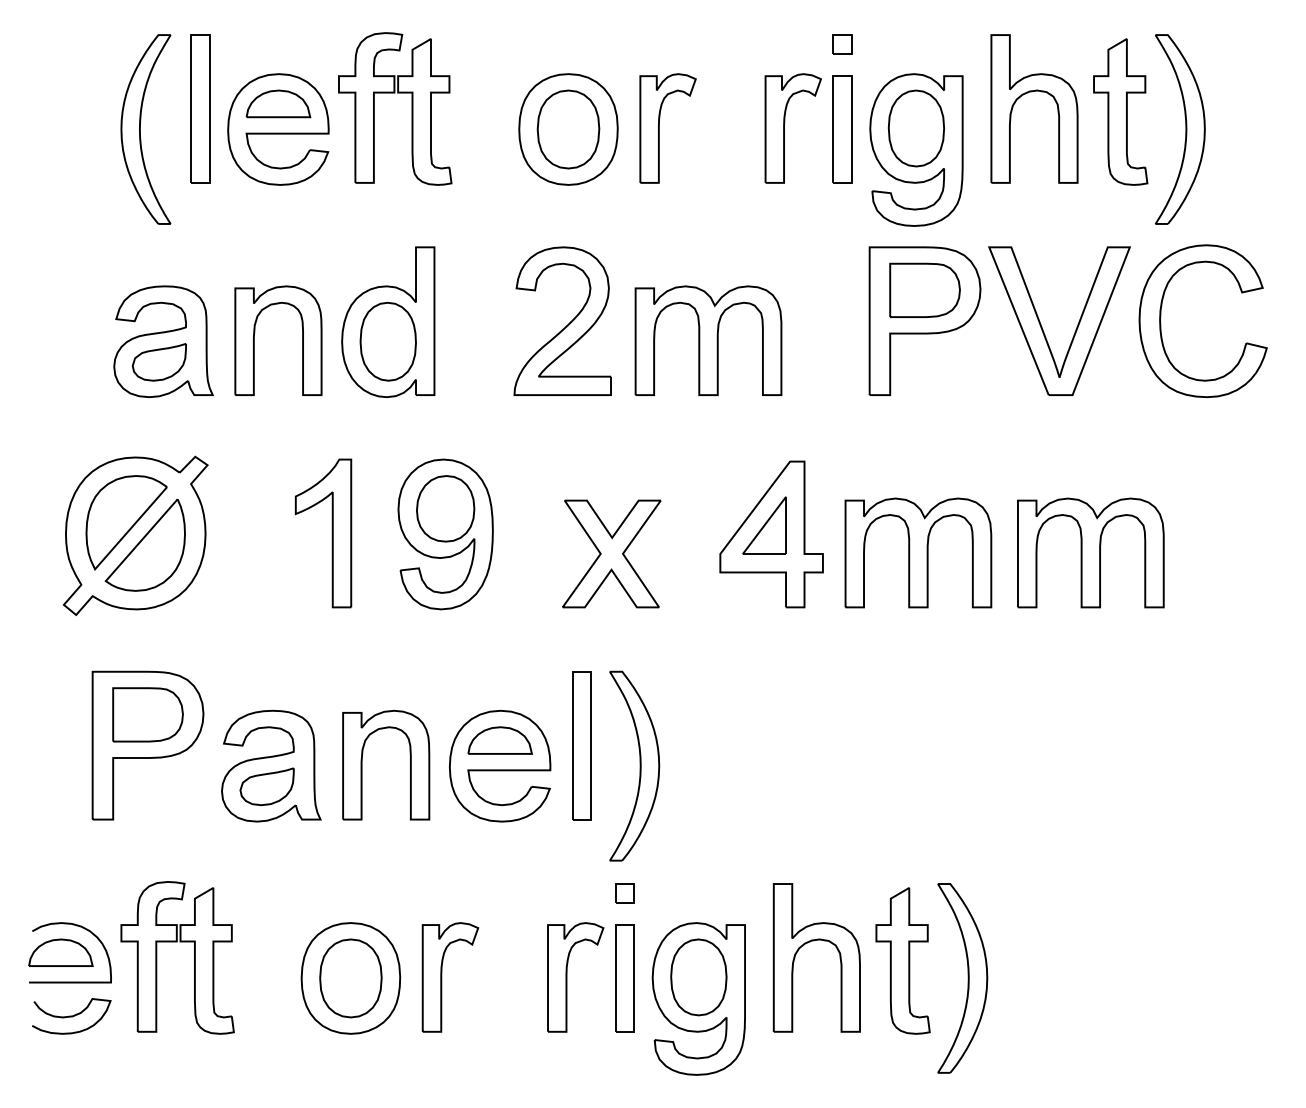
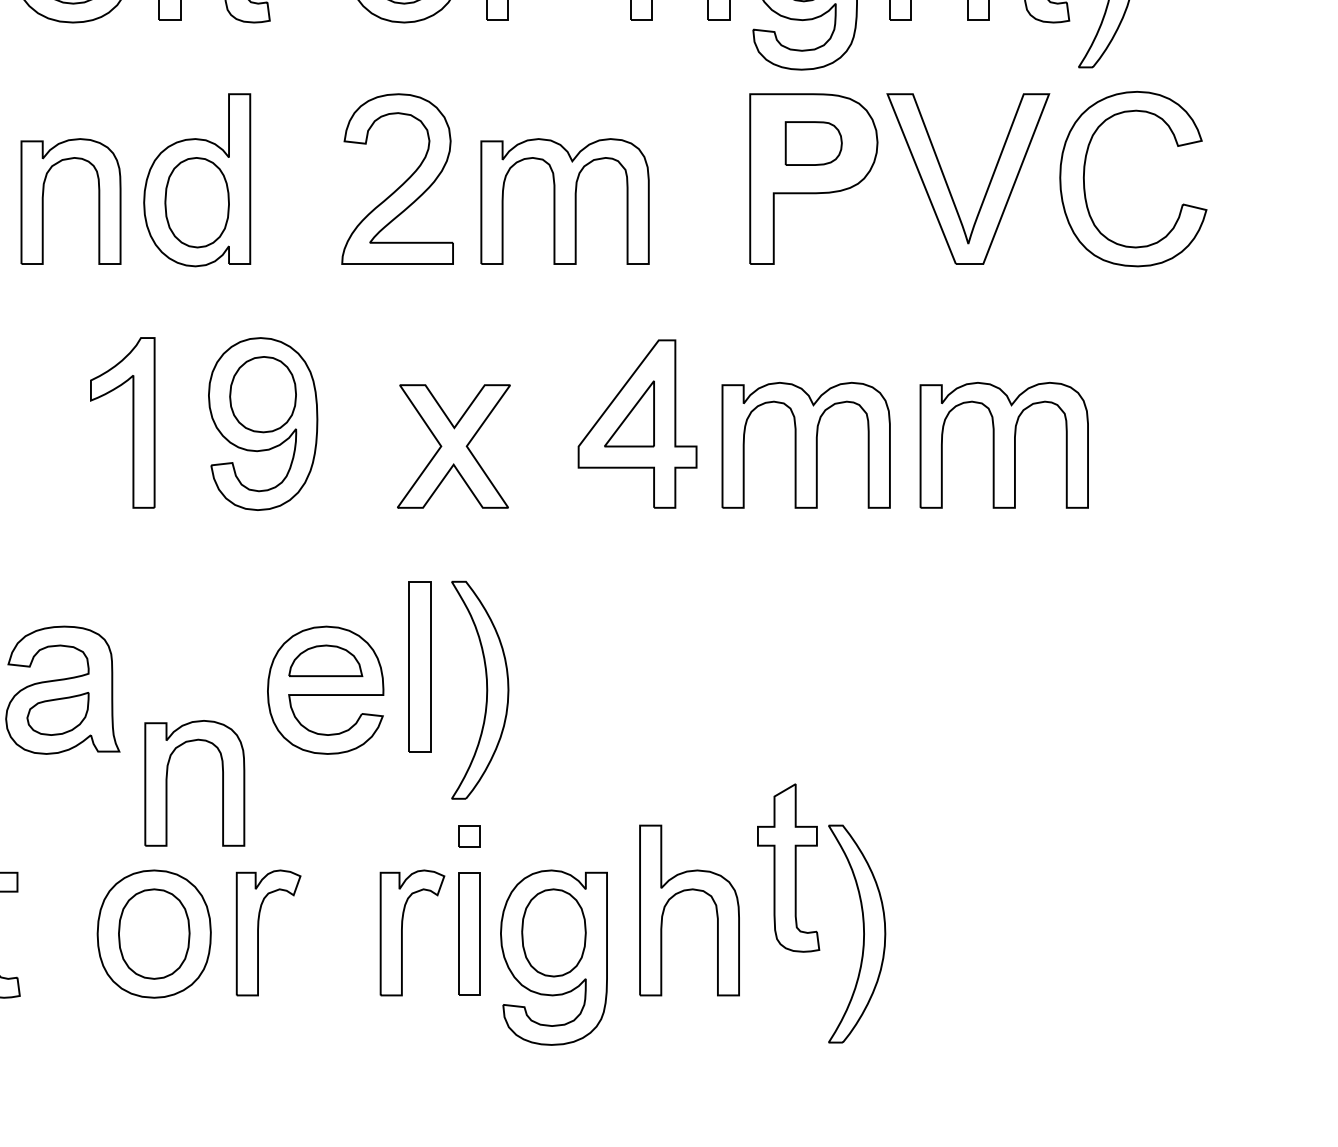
part: (924, 289) -> (813, 142), size x0.7
part: (362, 764) -> (167, 782), moved
part: (902, 960) -> (787, 867), moved

